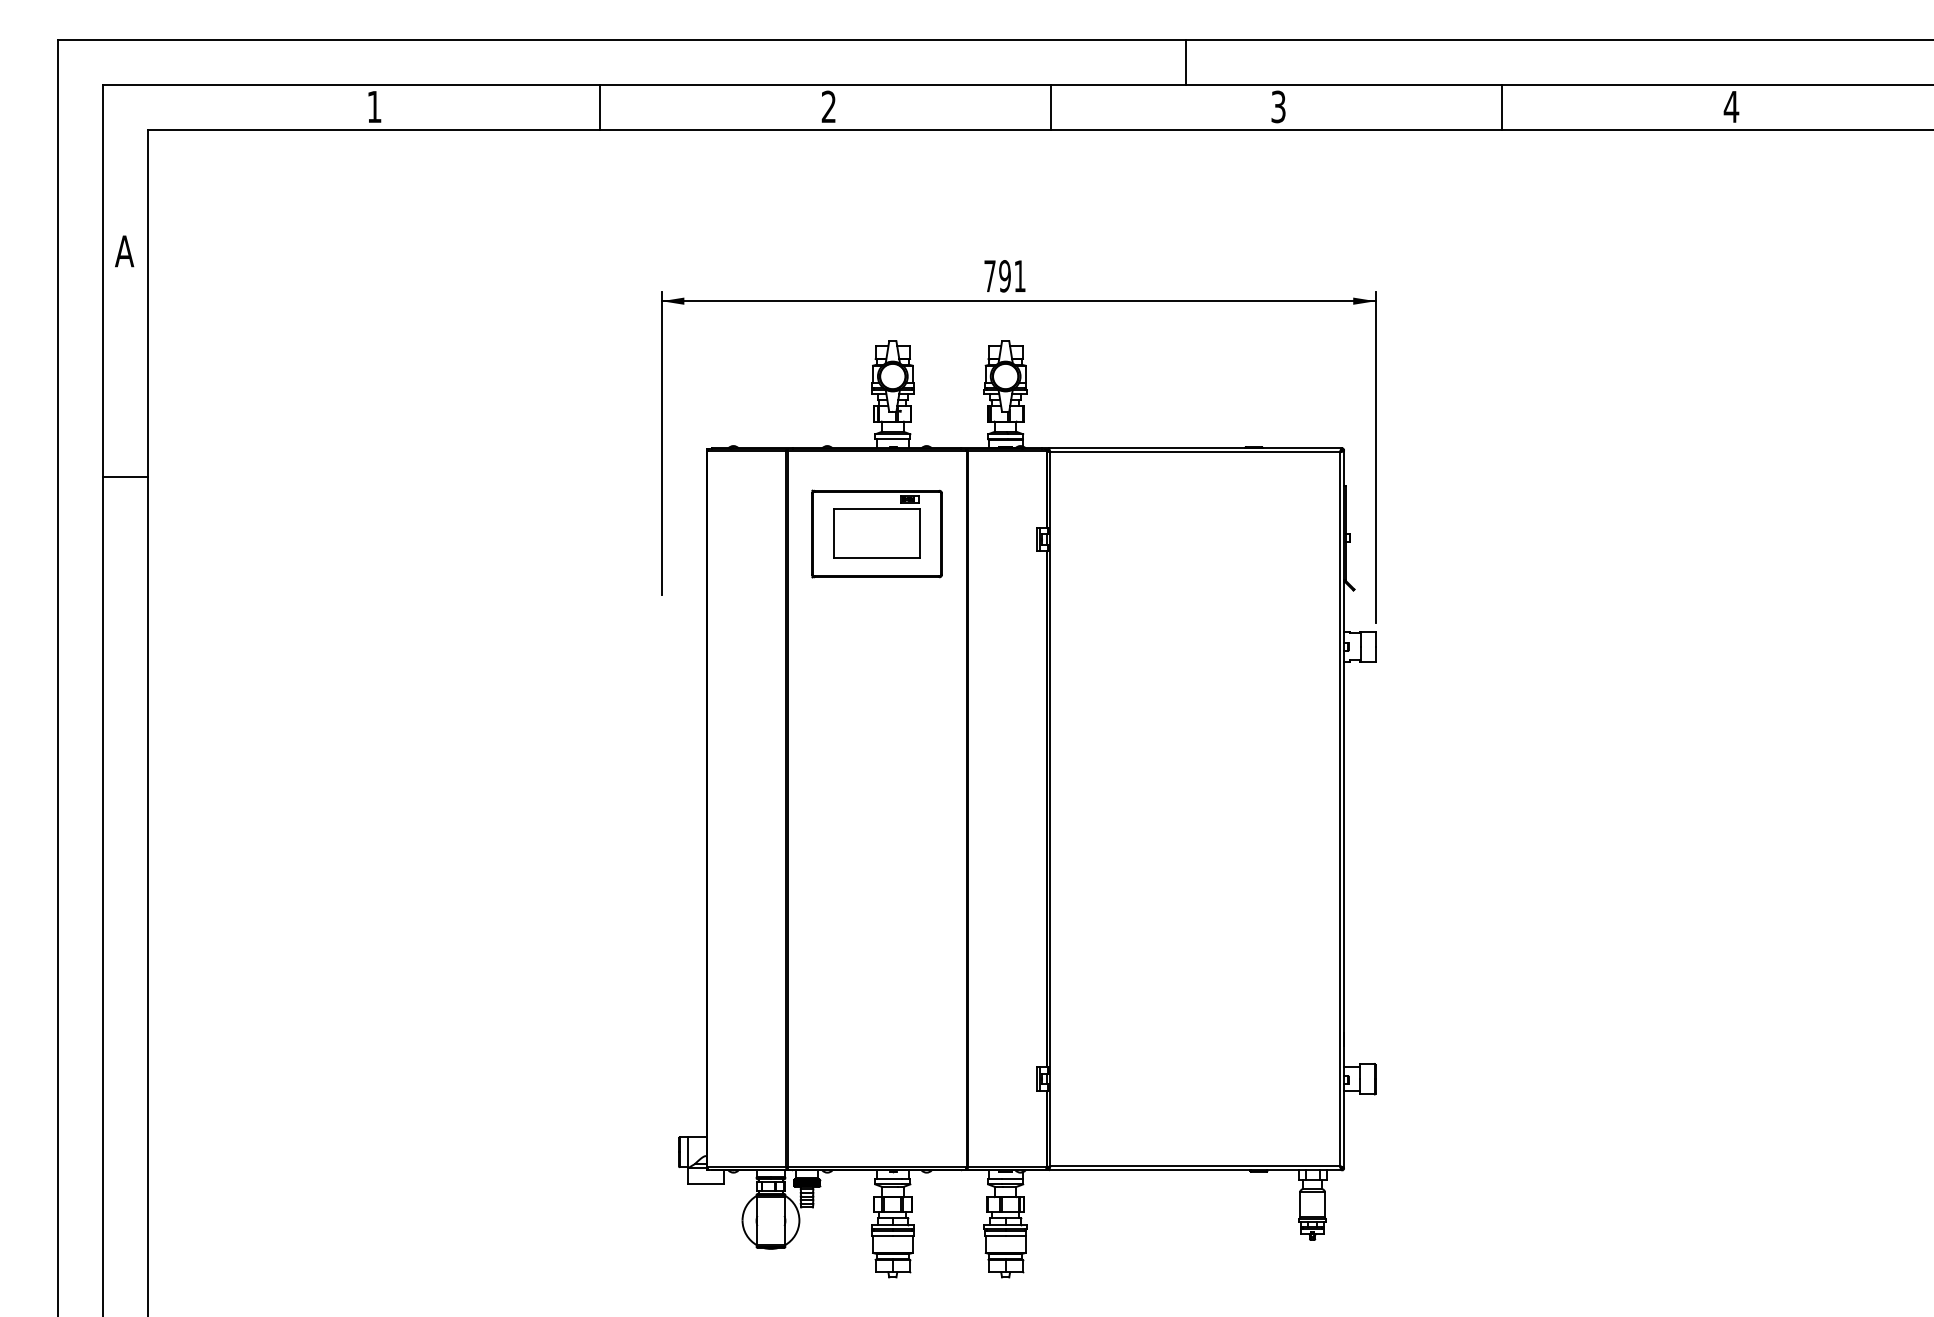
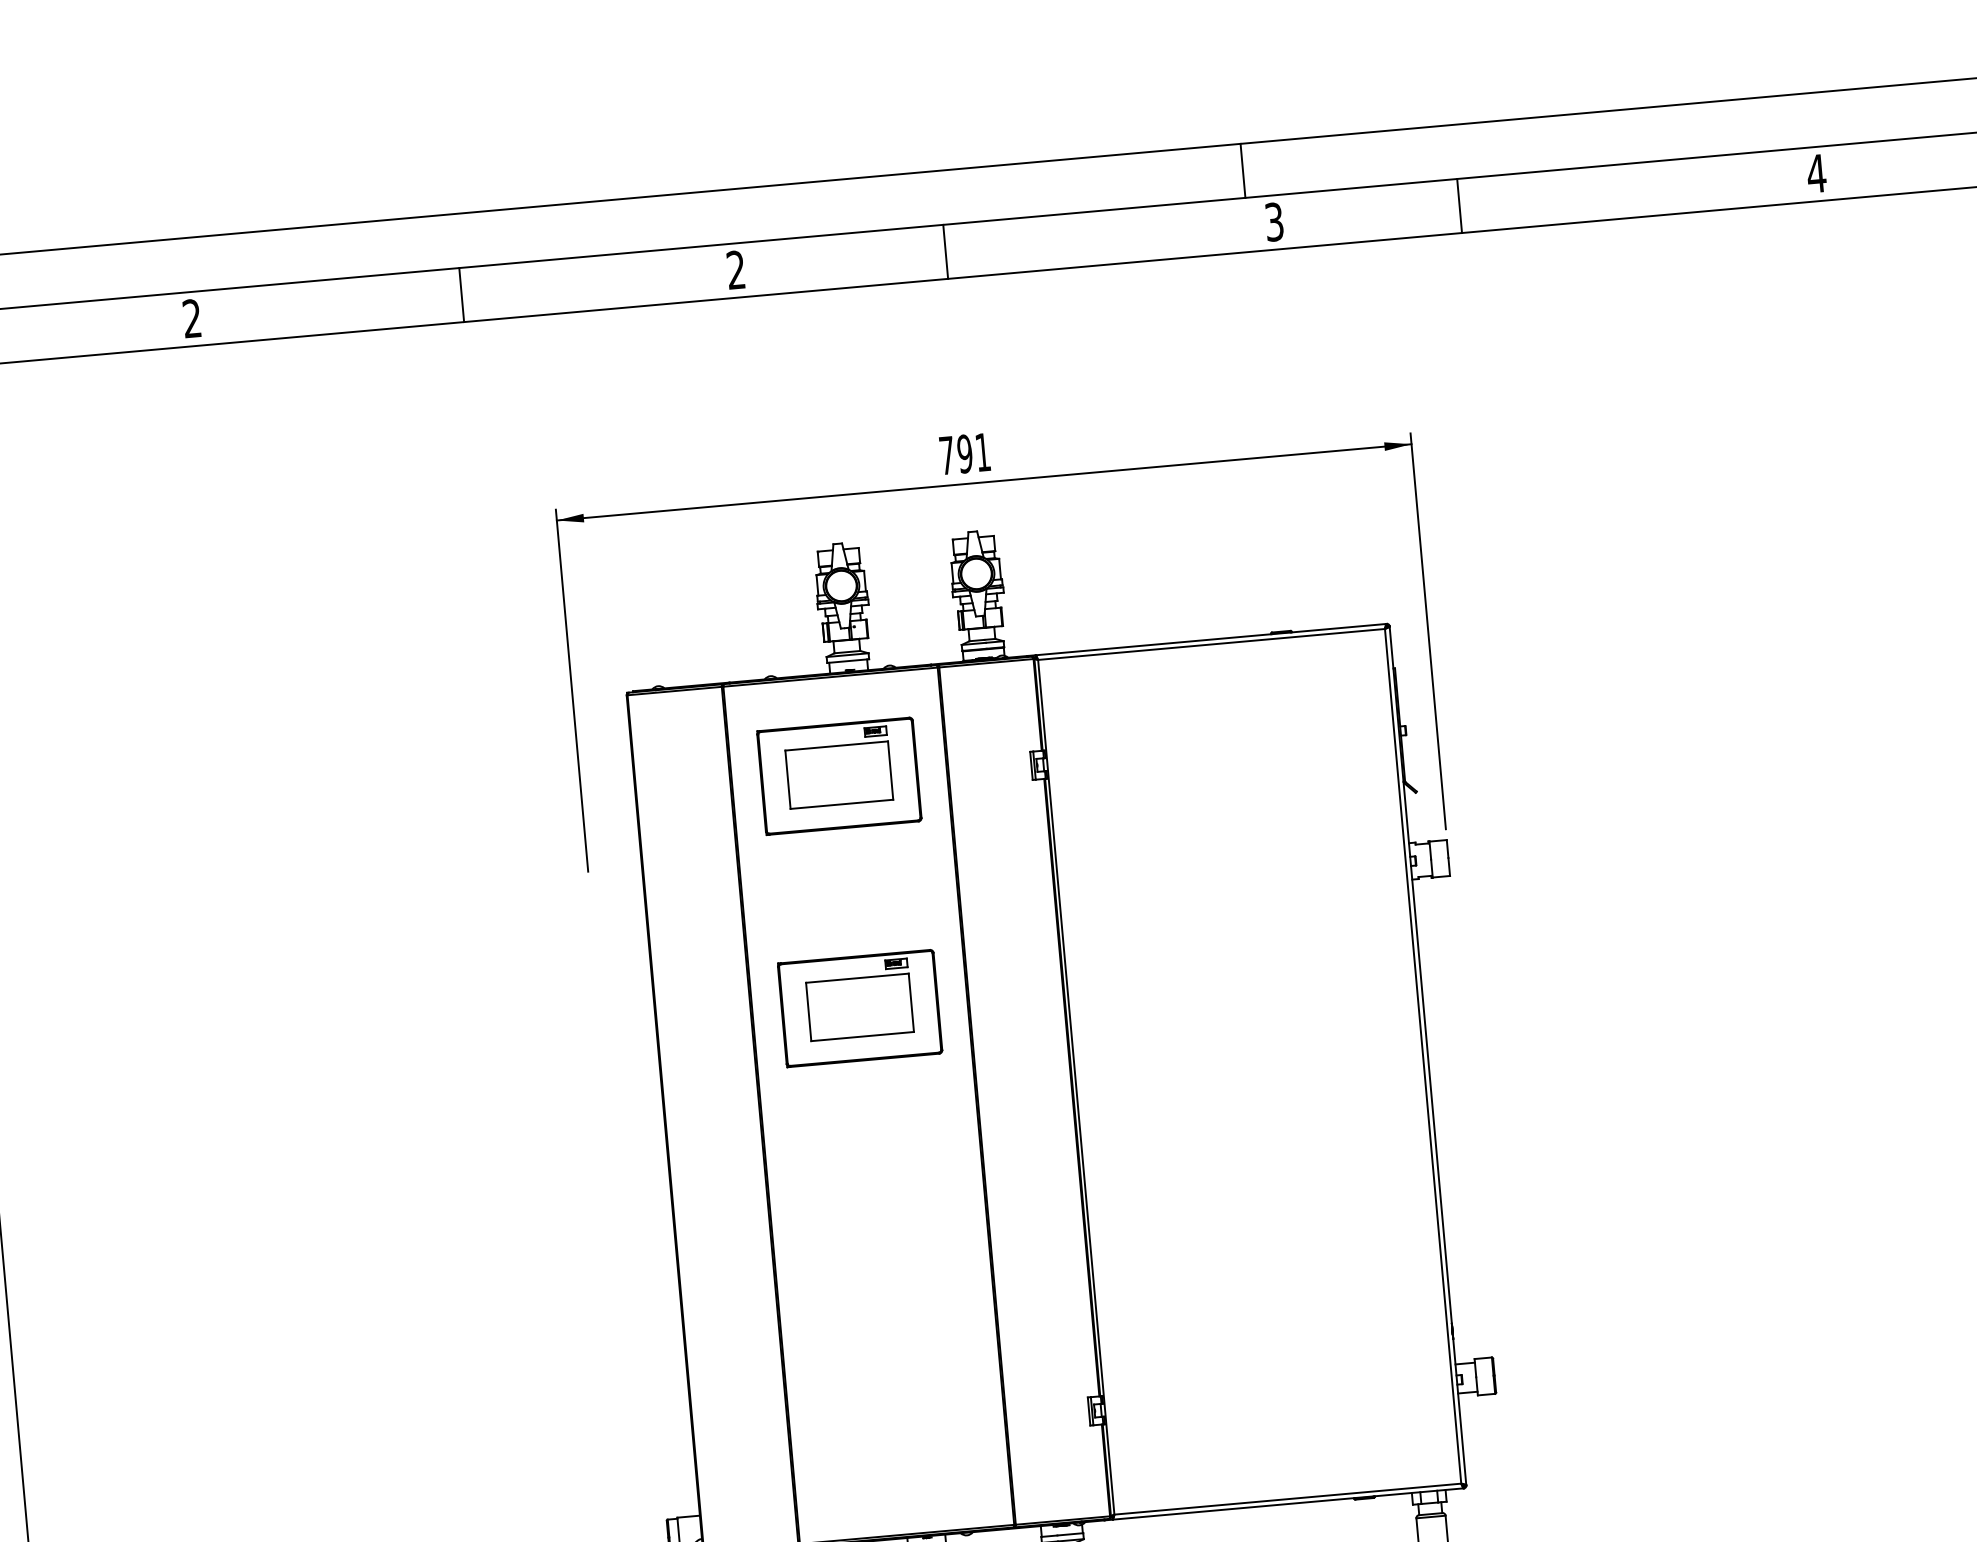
line: (1186, 61) -> (1243, 170), moved
text: (374, 106) -> (192, 318), 1 -> 2
line: (1050, 106) -> (945, 250), moved
line: (1502, 106) -> (1459, 205), moved
part: (876, 727) -> (859, 1007), added

